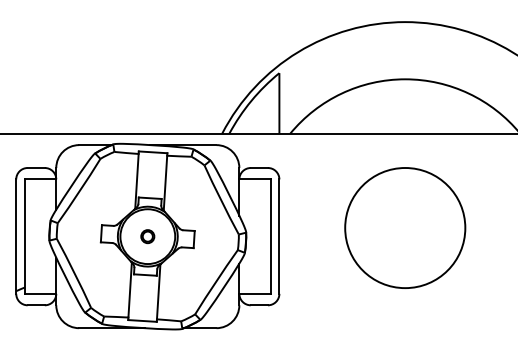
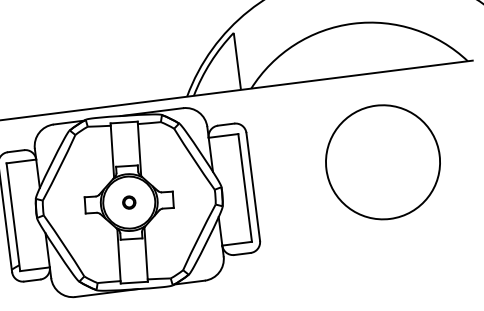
circle: (405, 227) -> (383, 161), moved

